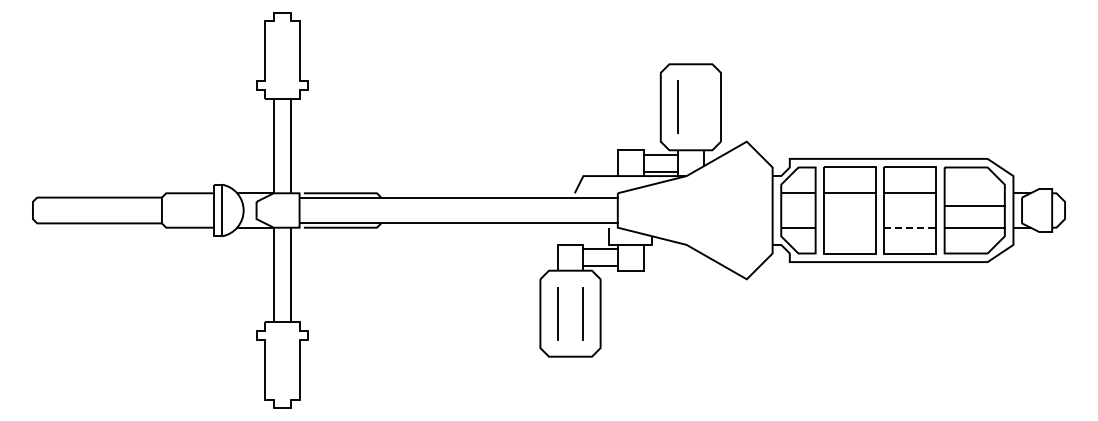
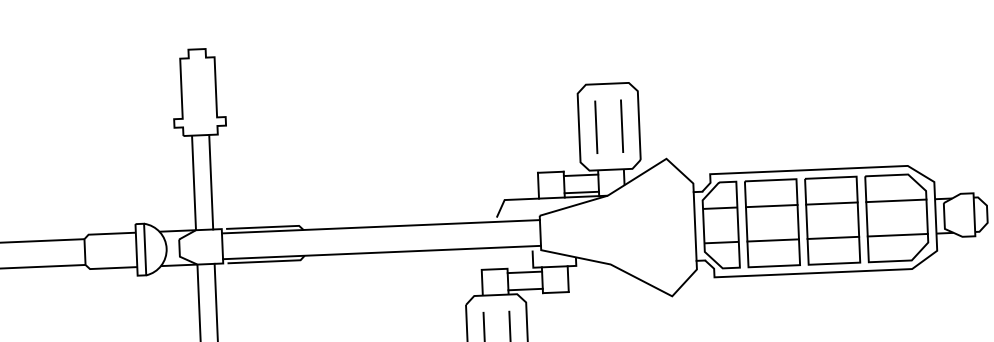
line: (703, 106) -> (621, 125), added
line: (974, 206) -> (896, 201), moved
line: (849, 227) -> (772, 240), added
line: (910, 227) -> (833, 237), dashed -> solid

